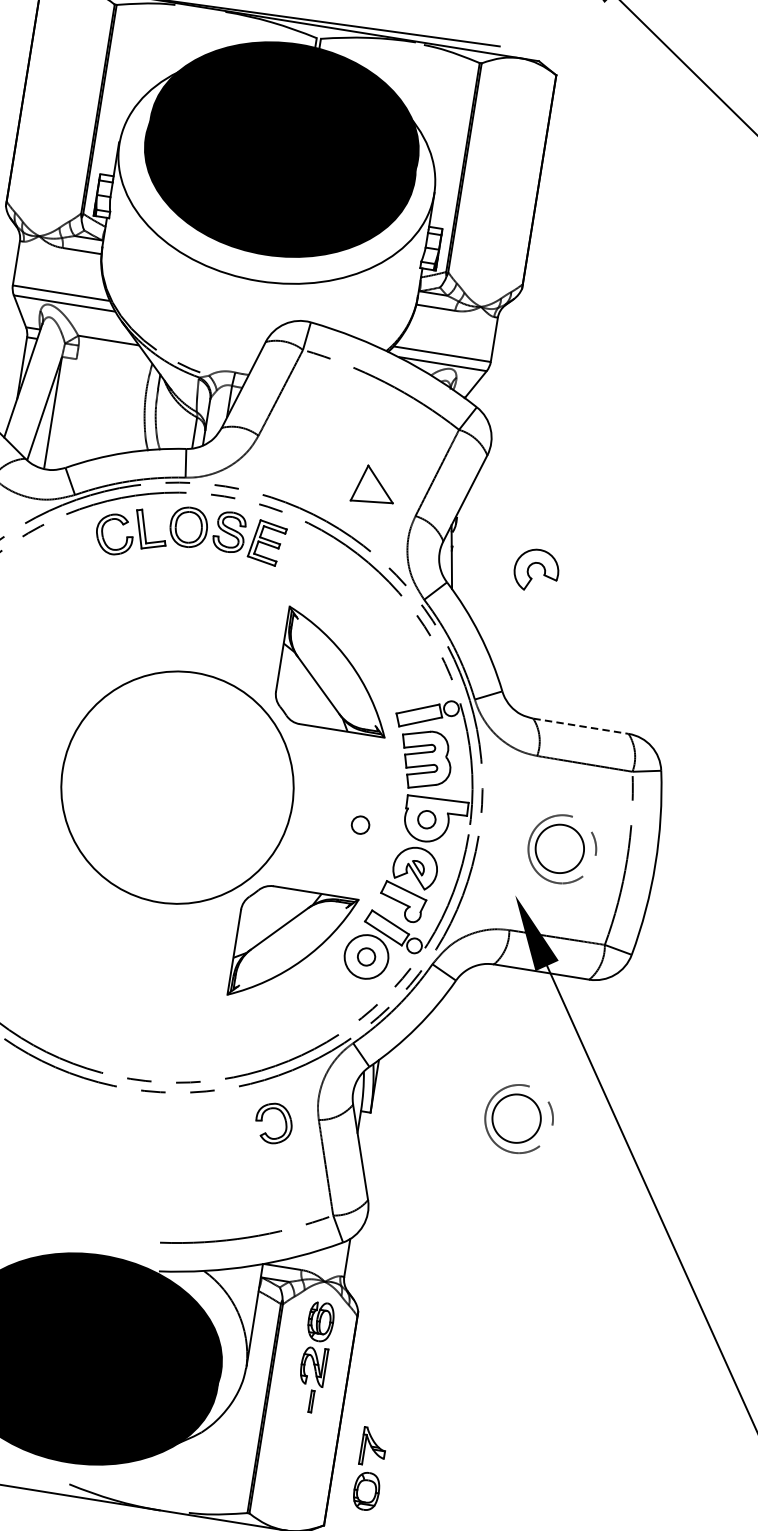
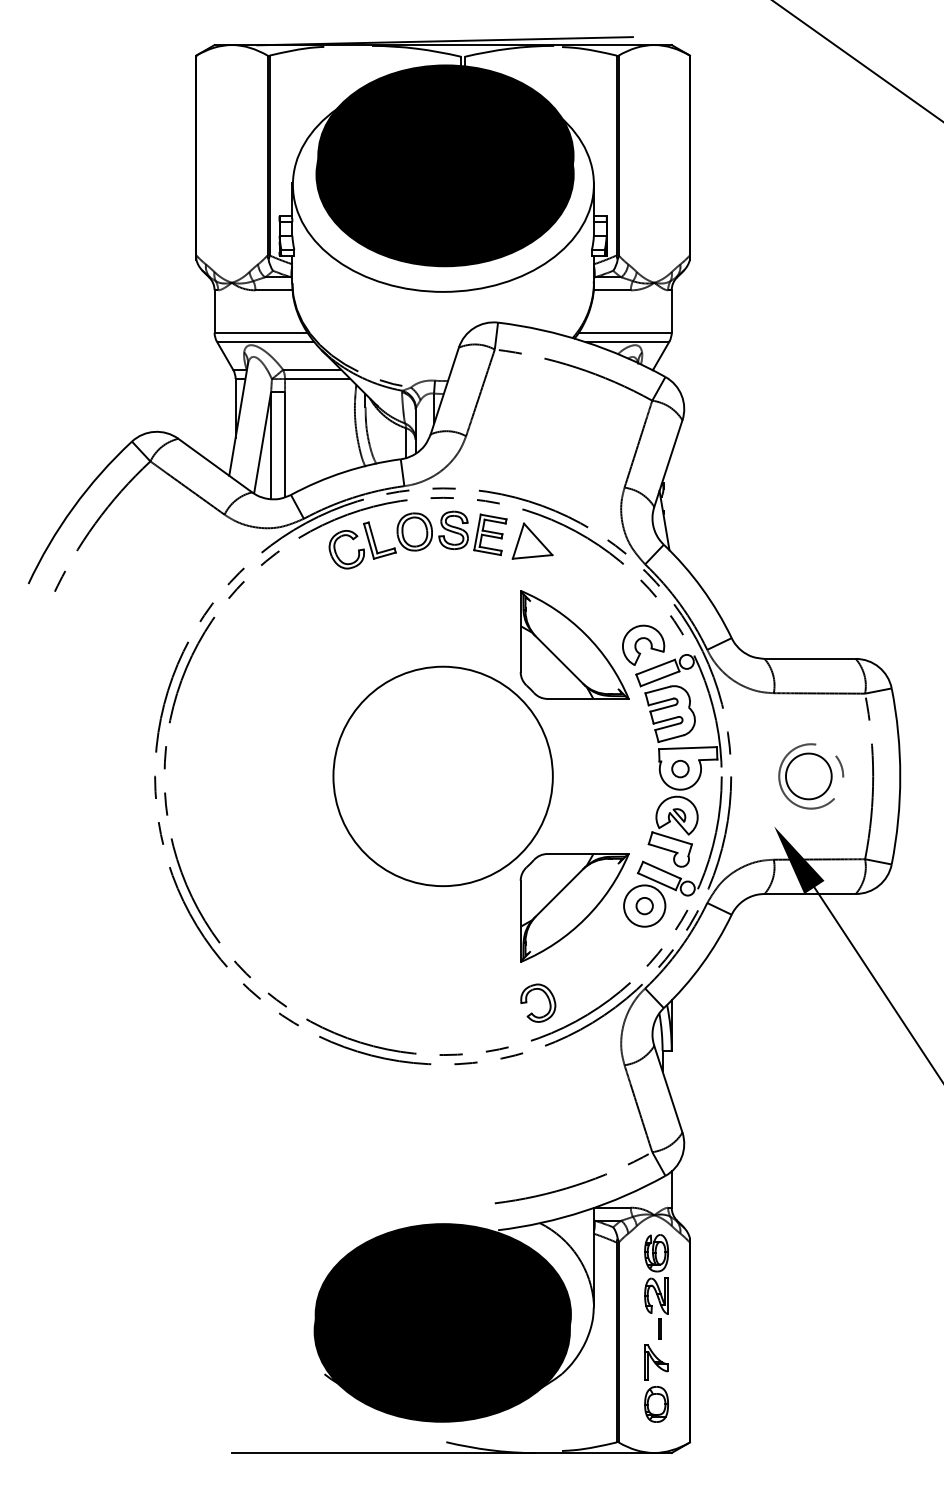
line: (112, 350) -> (317, 378), added
line: (68, 414) -> (285, 444), added
part: (374, 484) -> (532, 540), moved
part: (536, 569) -> (643, 644), moved
line: (581, 725) -> (810, 658), dashed -> solid
circle: (360, 824) -> (619, 783), removed
part: (519, 1119) -> (811, 1034), removed
part: (284, 1120) -> (547, 998), moved
part: (370, 1469) -> (656, 1383), moved

